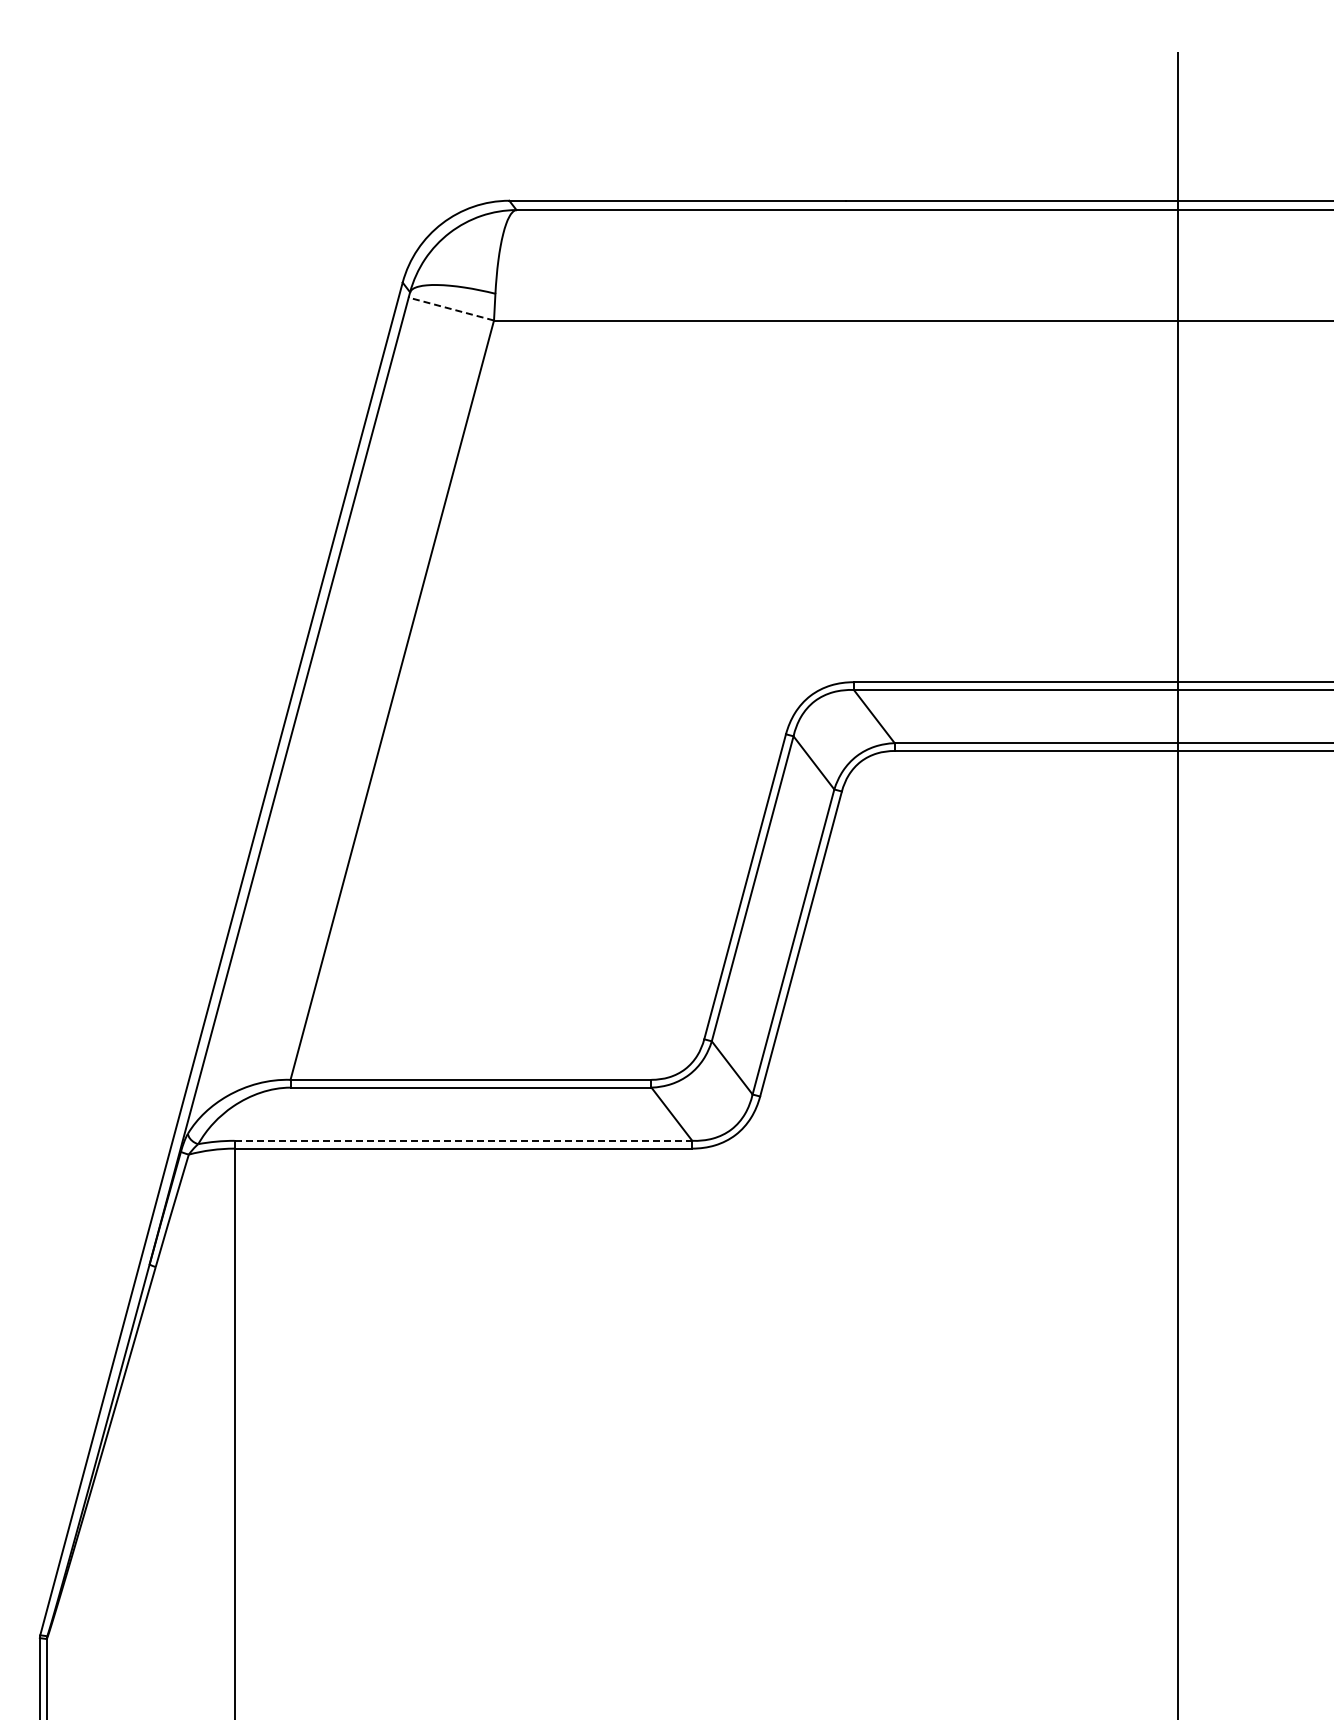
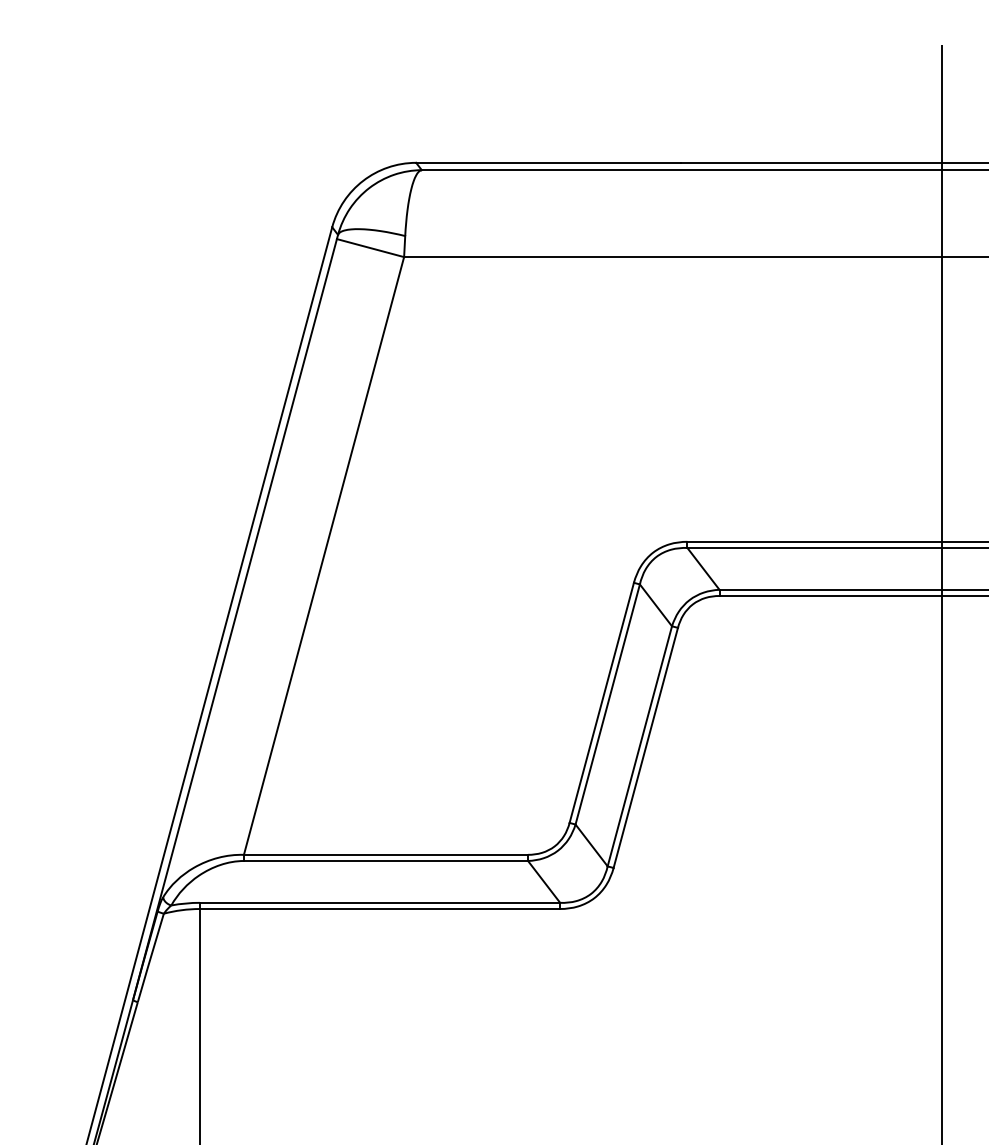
line: (450, 308) -> (369, 247), dashed -> solid
line: (463, 1140) -> (380, 902), dashed -> solid

